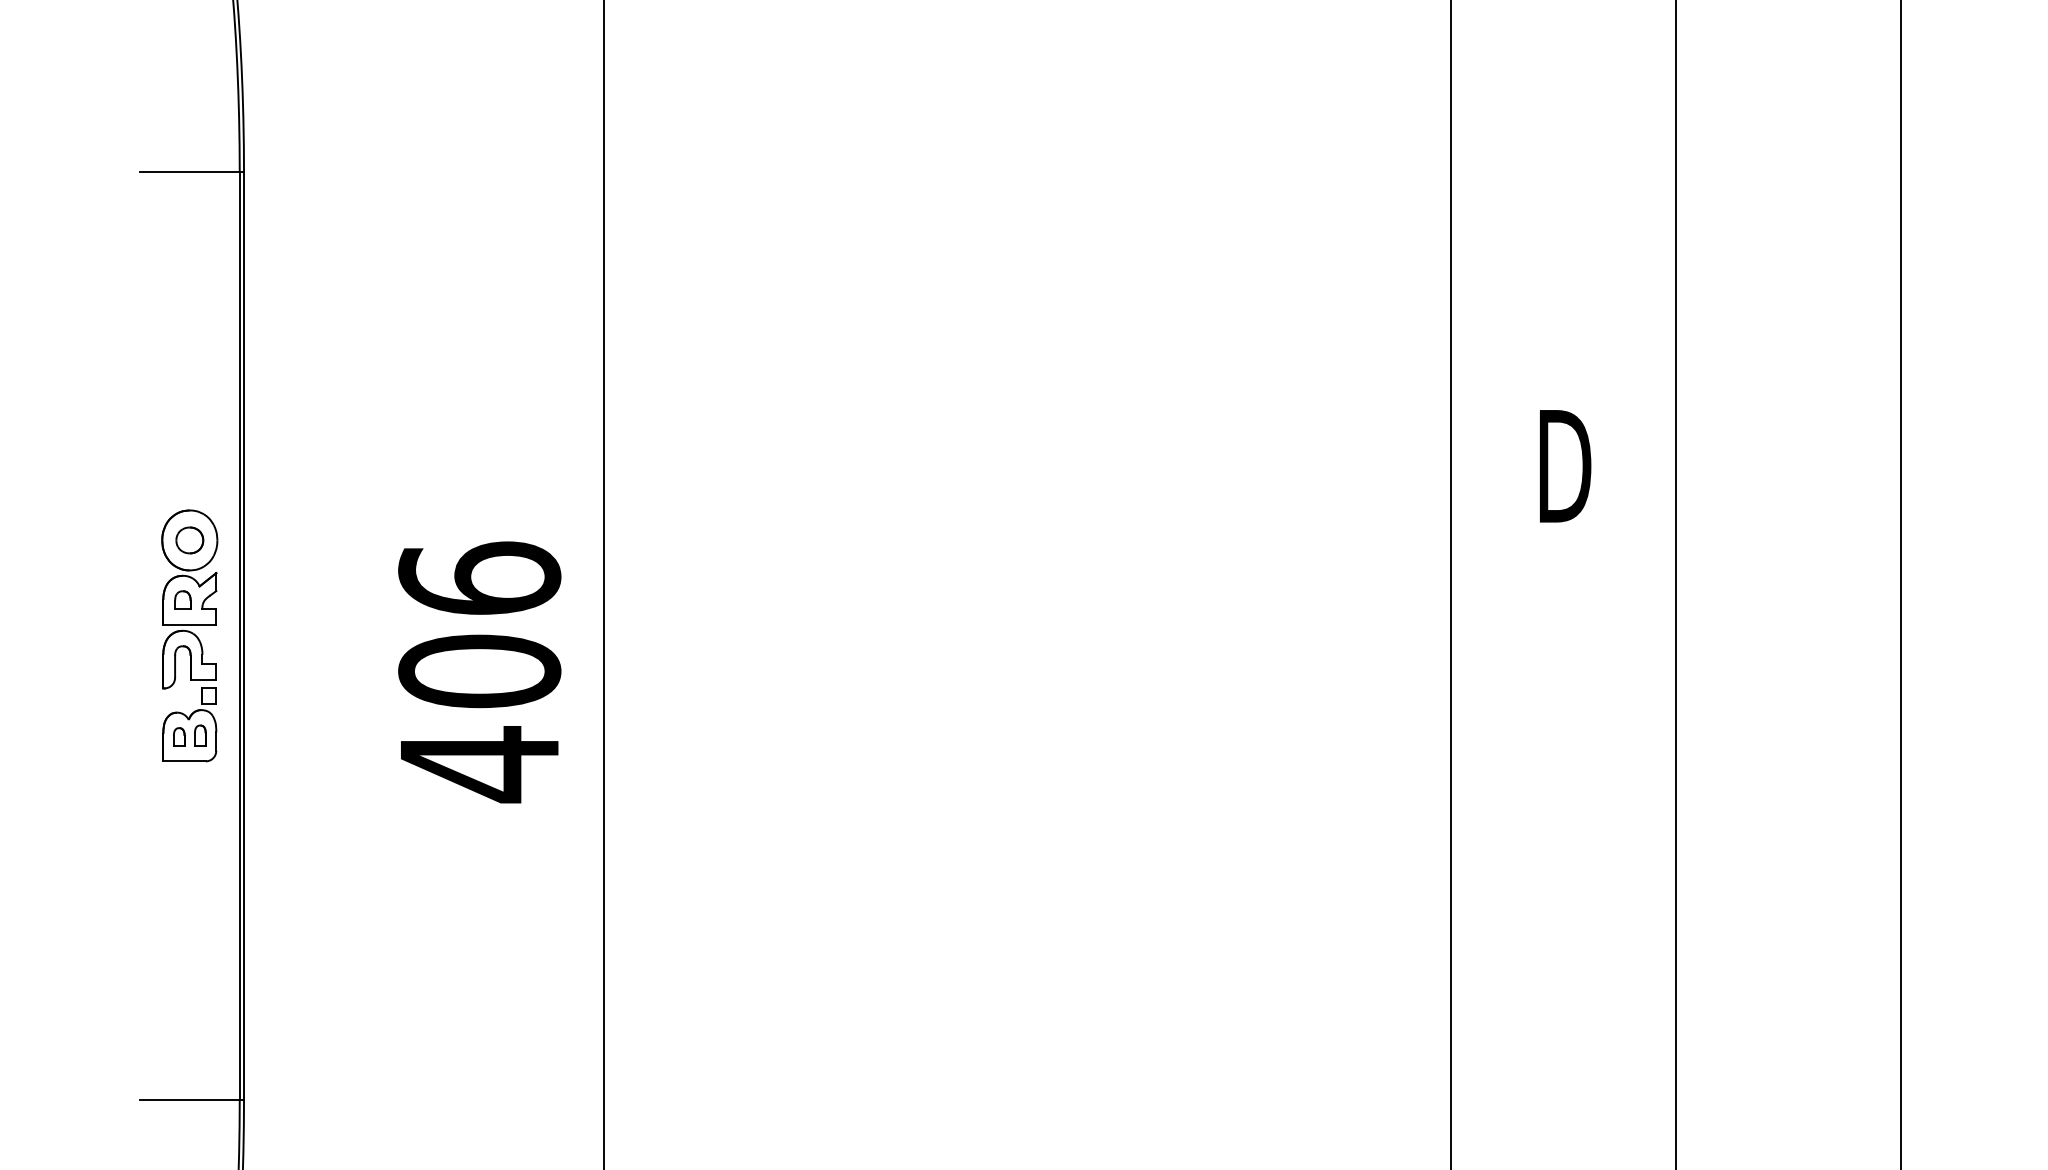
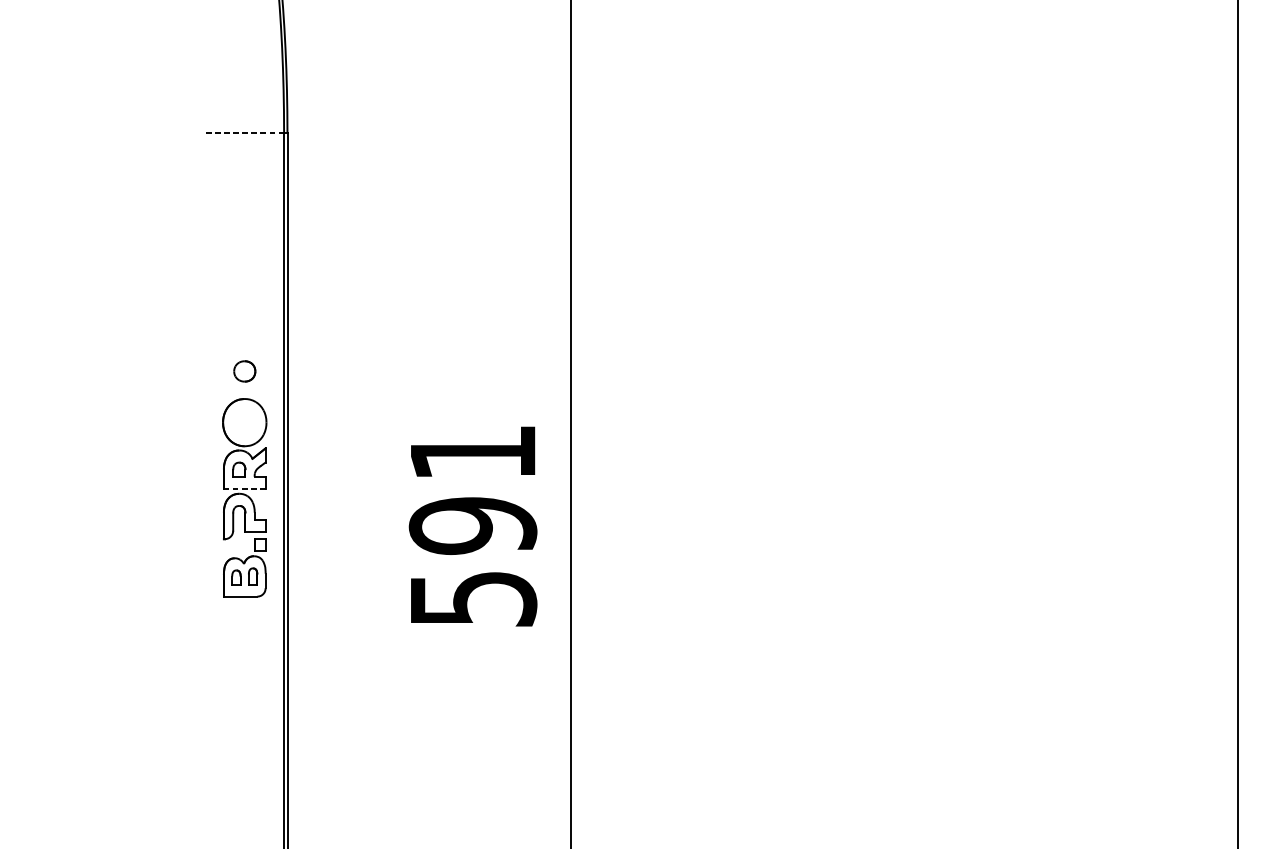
line: (189, 172) -> (244, 132), solid -> dashed
part: (189, 540) -> (244, 371), moved
line: (189, 624) -> (244, 488), solid -> dashed
text: (479, 672) -> (472, 526), 406 -> 591

